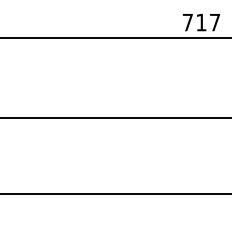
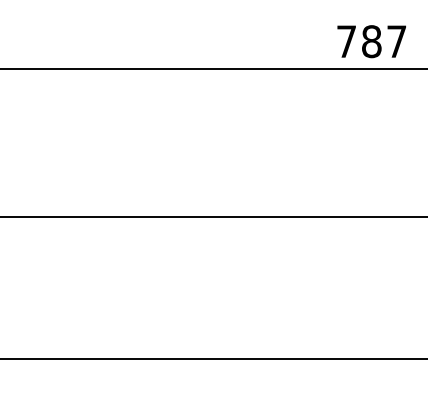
text: (201, 22) -> (371, 41), 717 -> 787

